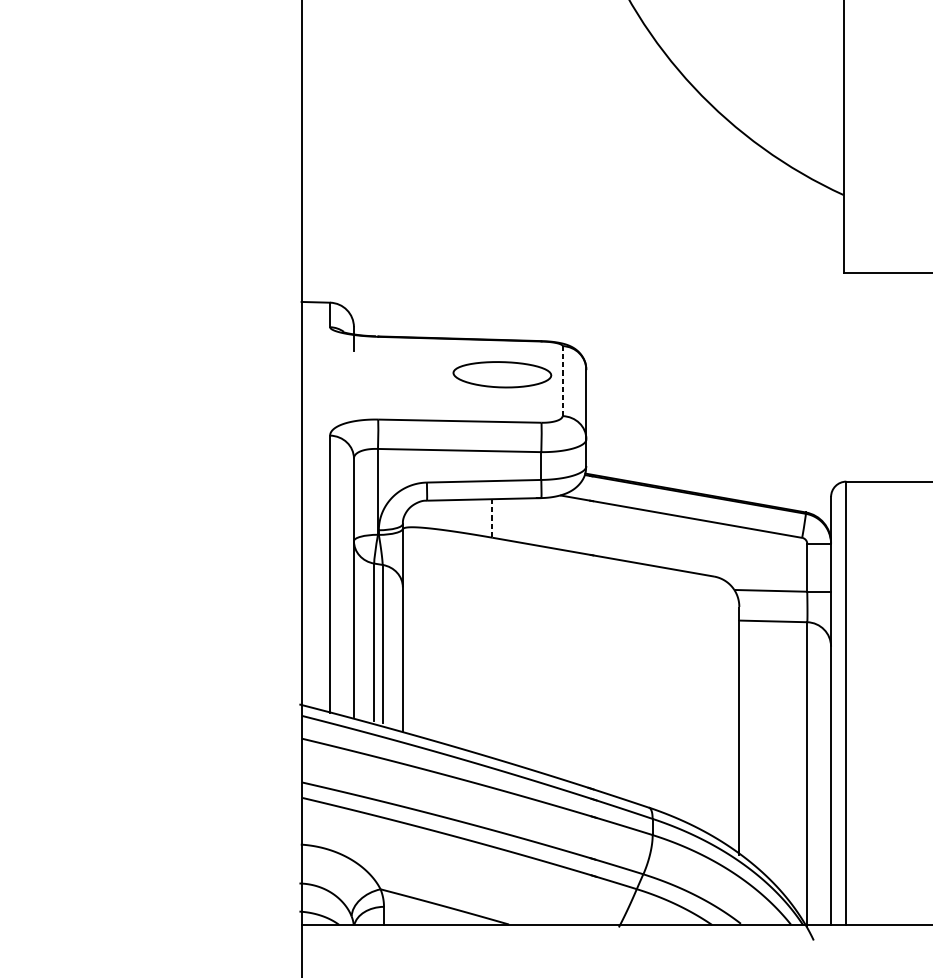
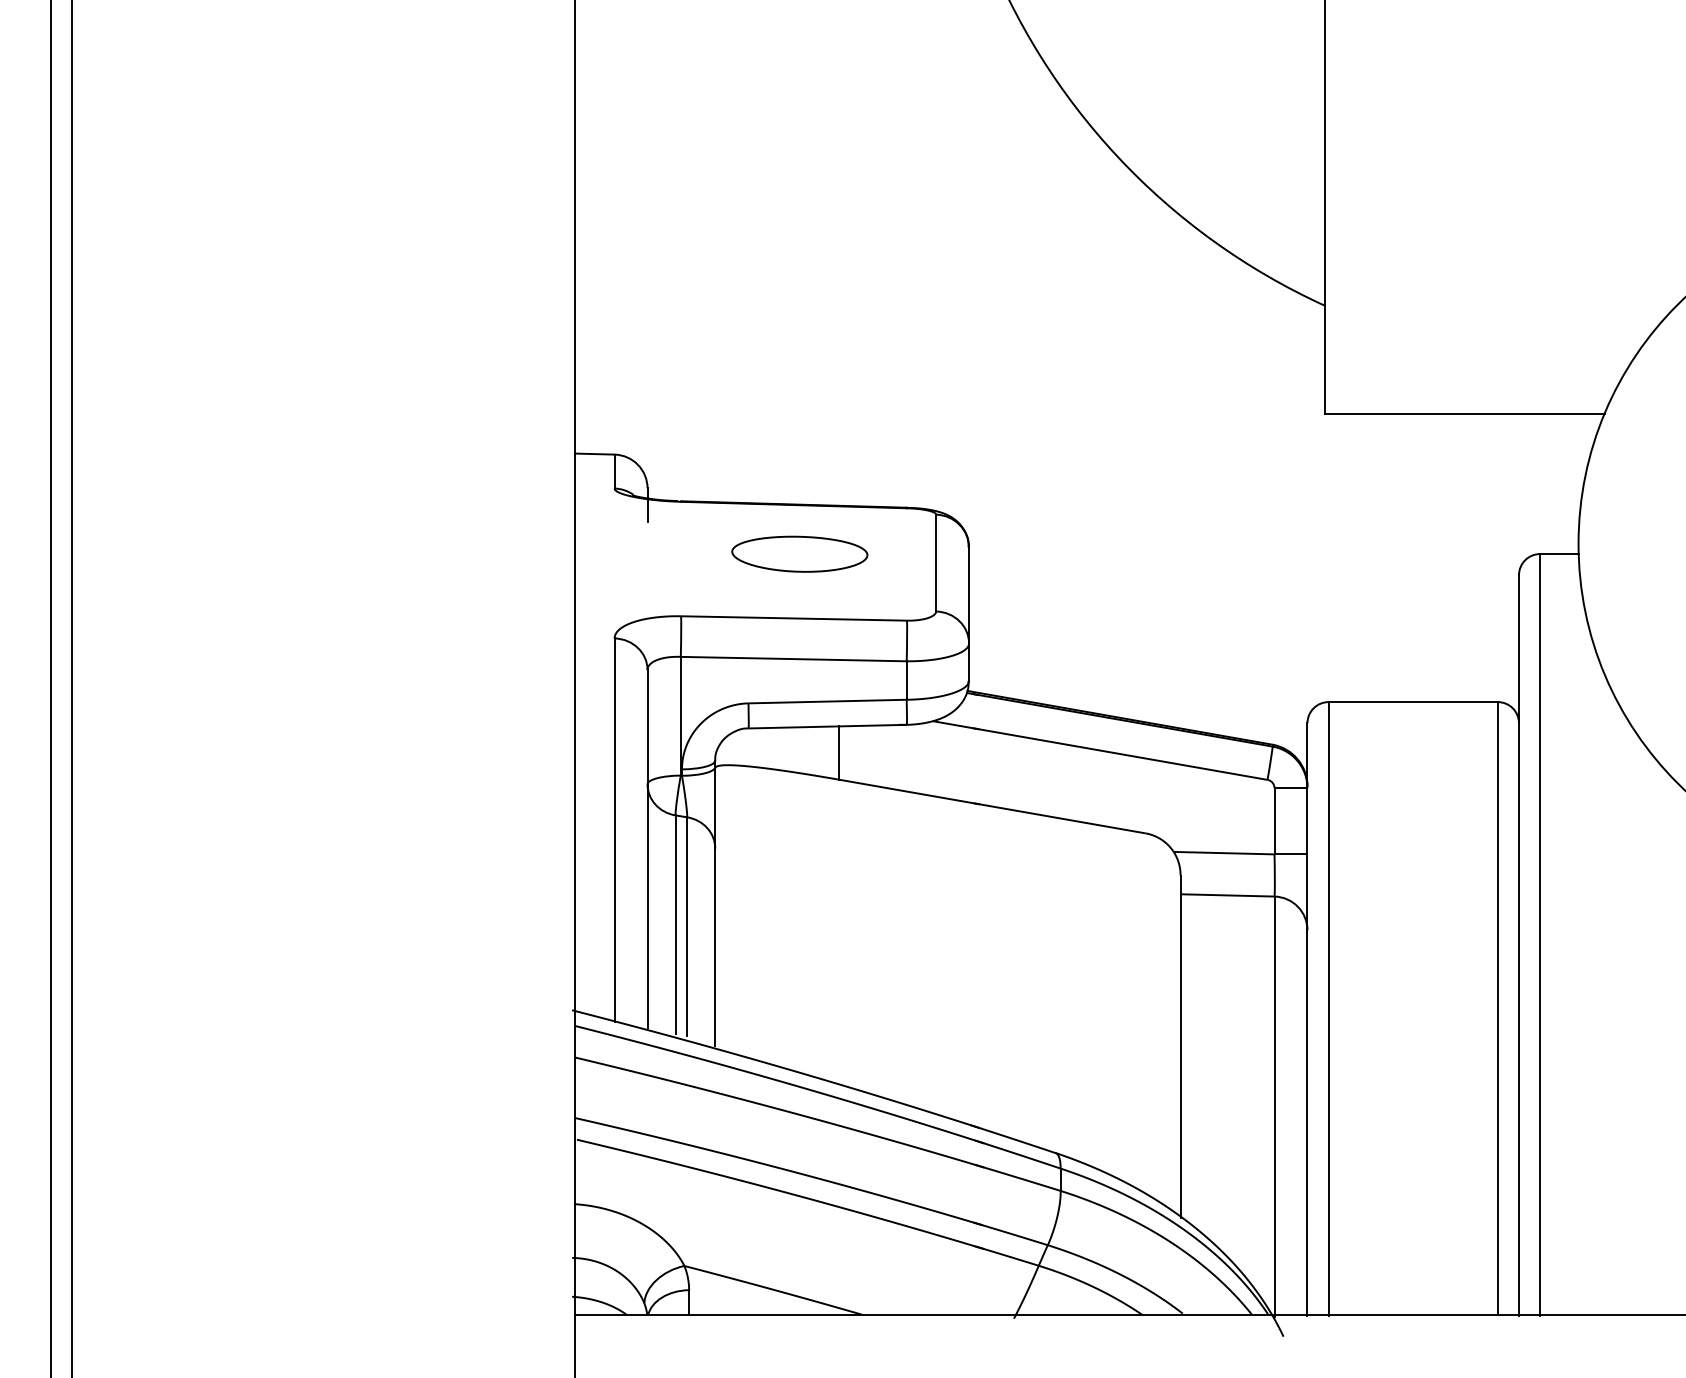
part: (502, 374) -> (799, 553), moved
line: (562, 380) -> (936, 562), dashed -> solid
line: (492, 518) -> (838, 753), dashed -> solid

